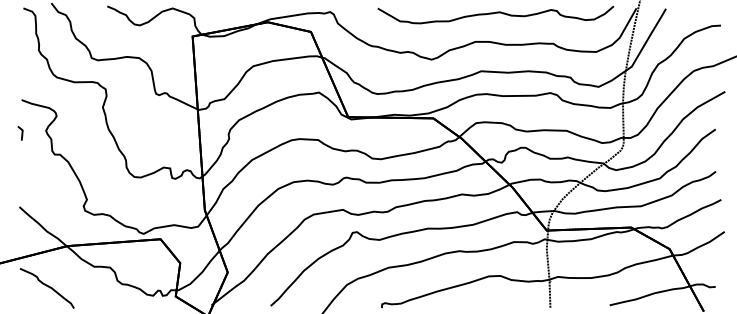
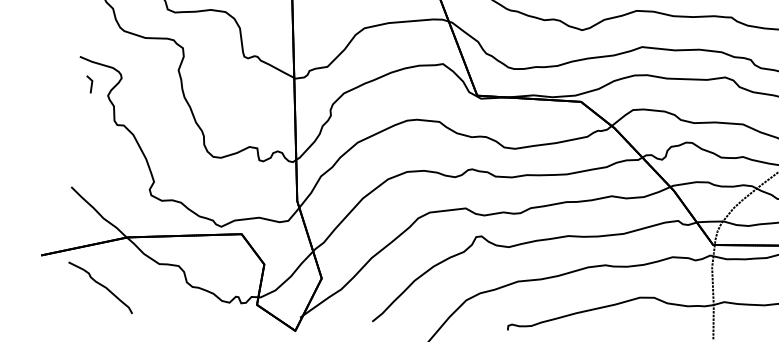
line: (21, 133) -> (90, 84), moved

